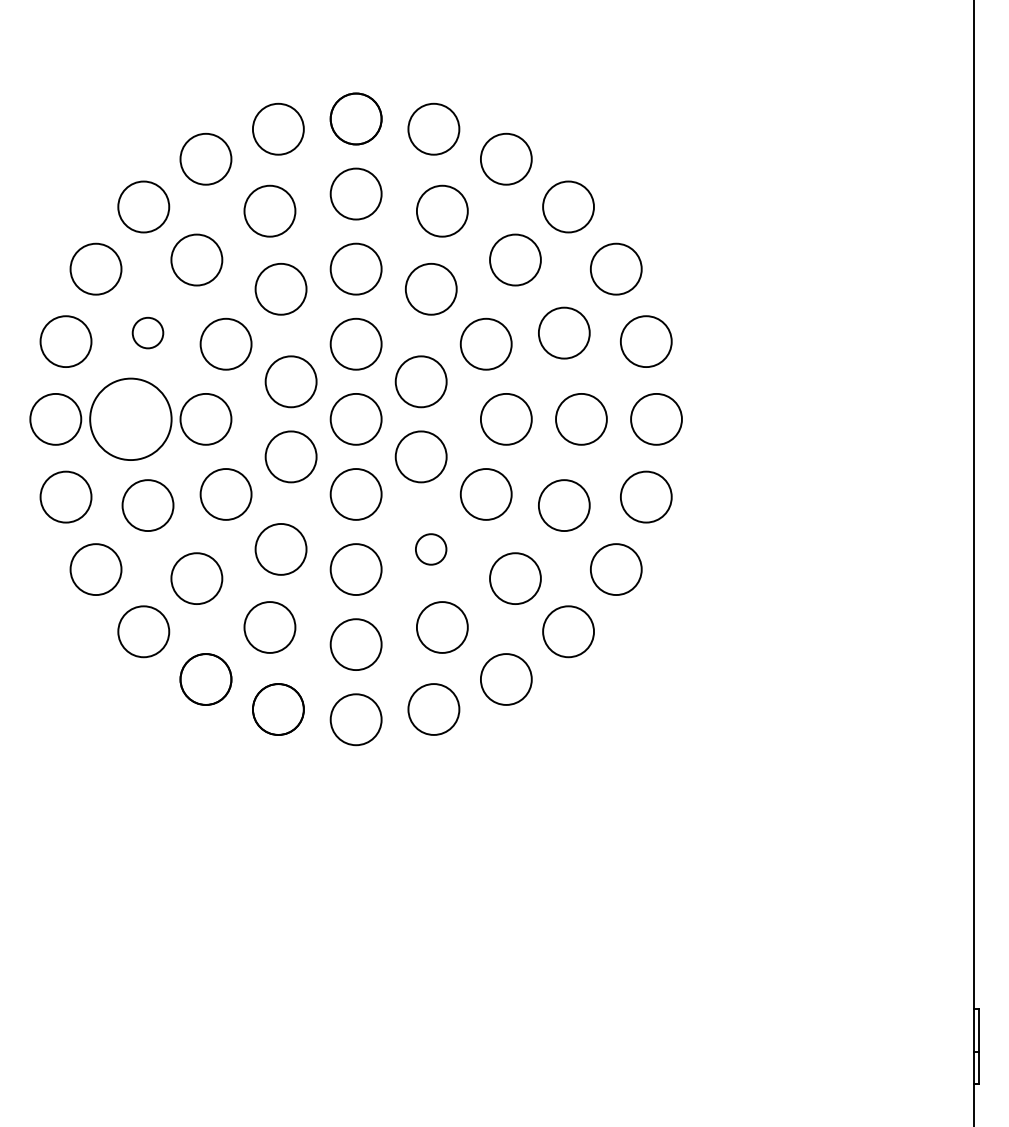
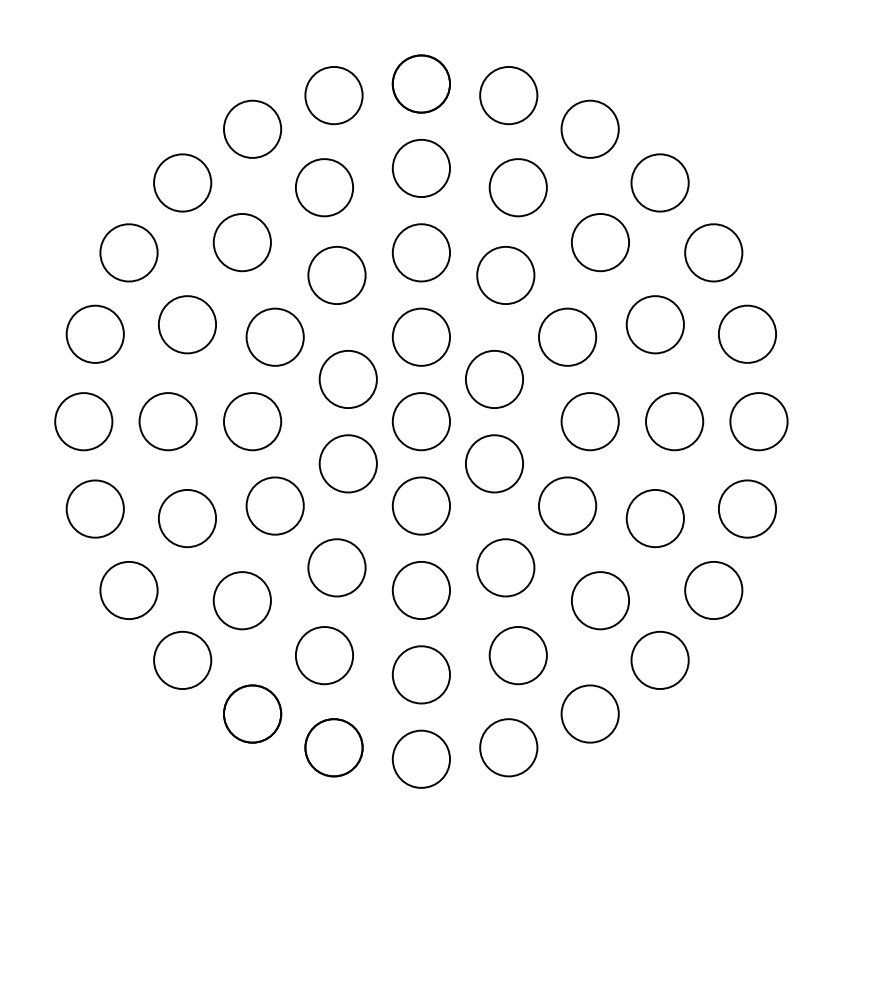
circle: (147, 332) -> (186, 324), size x1.67
circle: (130, 418) -> (167, 420), size x0.62
circle: (430, 549) -> (504, 567), size x1.67

